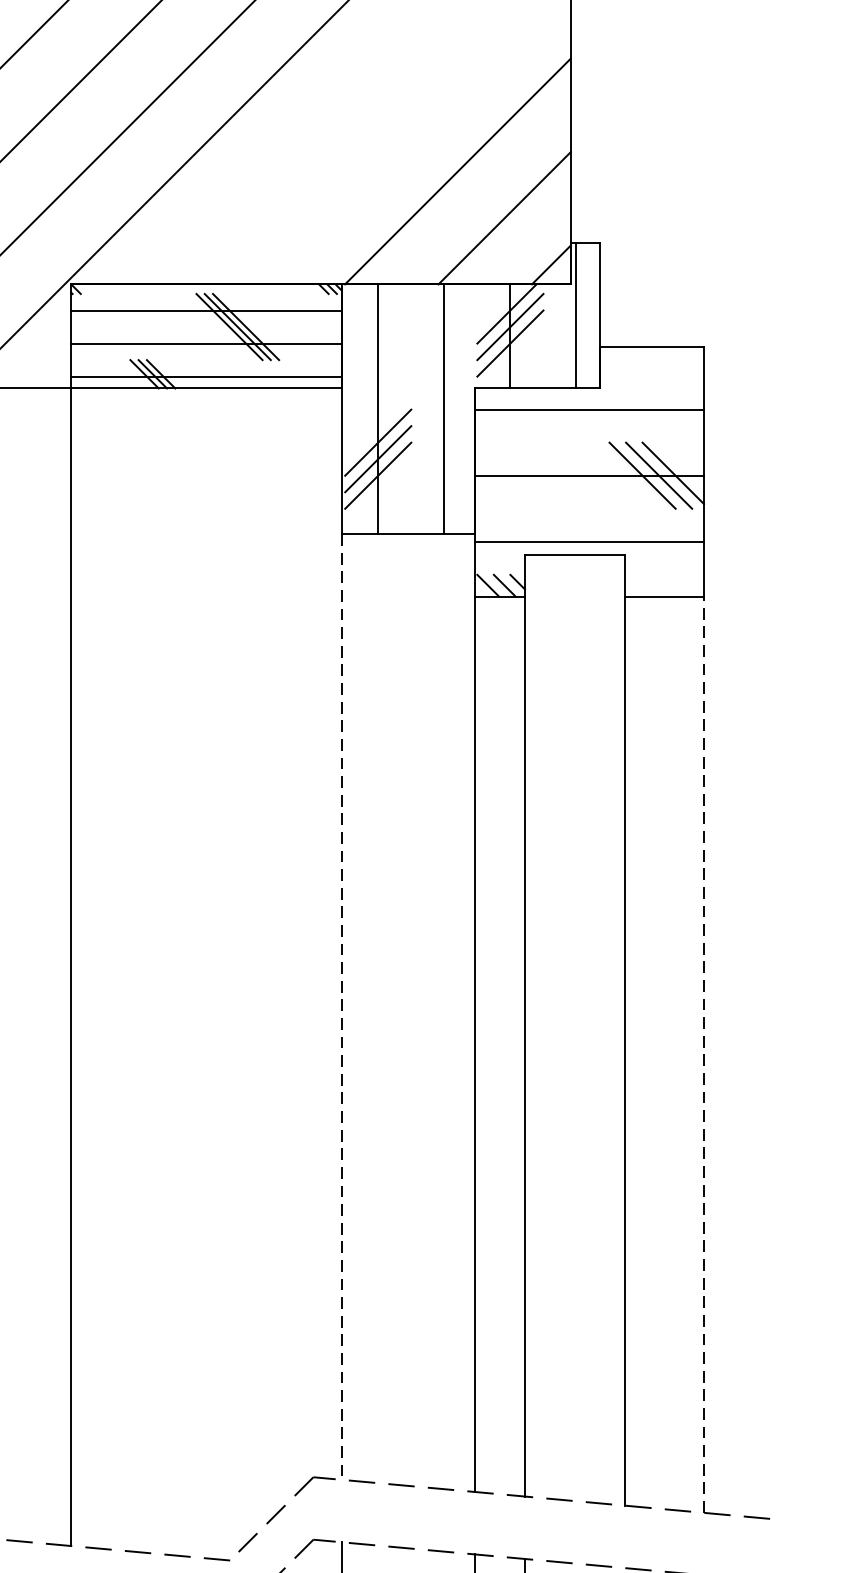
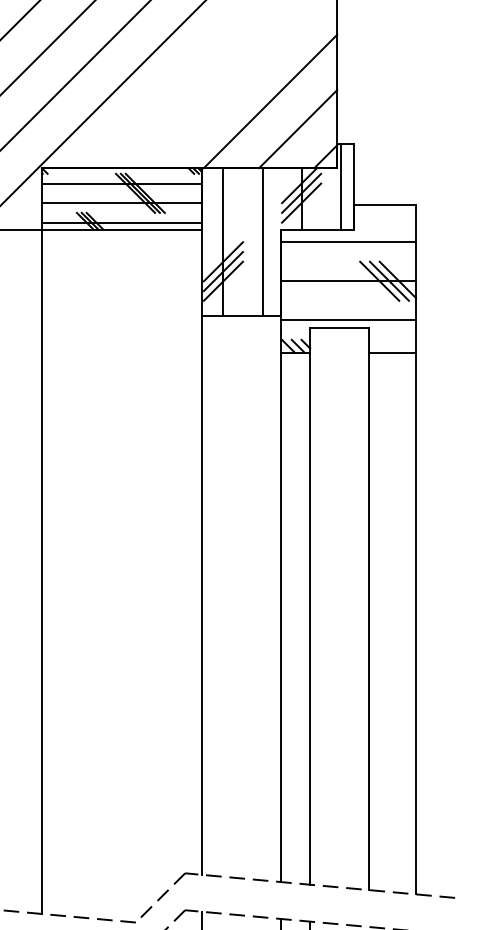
line: (341, 1007) -> (201, 595), dashed -> solid
line: (704, 1054) -> (416, 623), dashed -> solid

